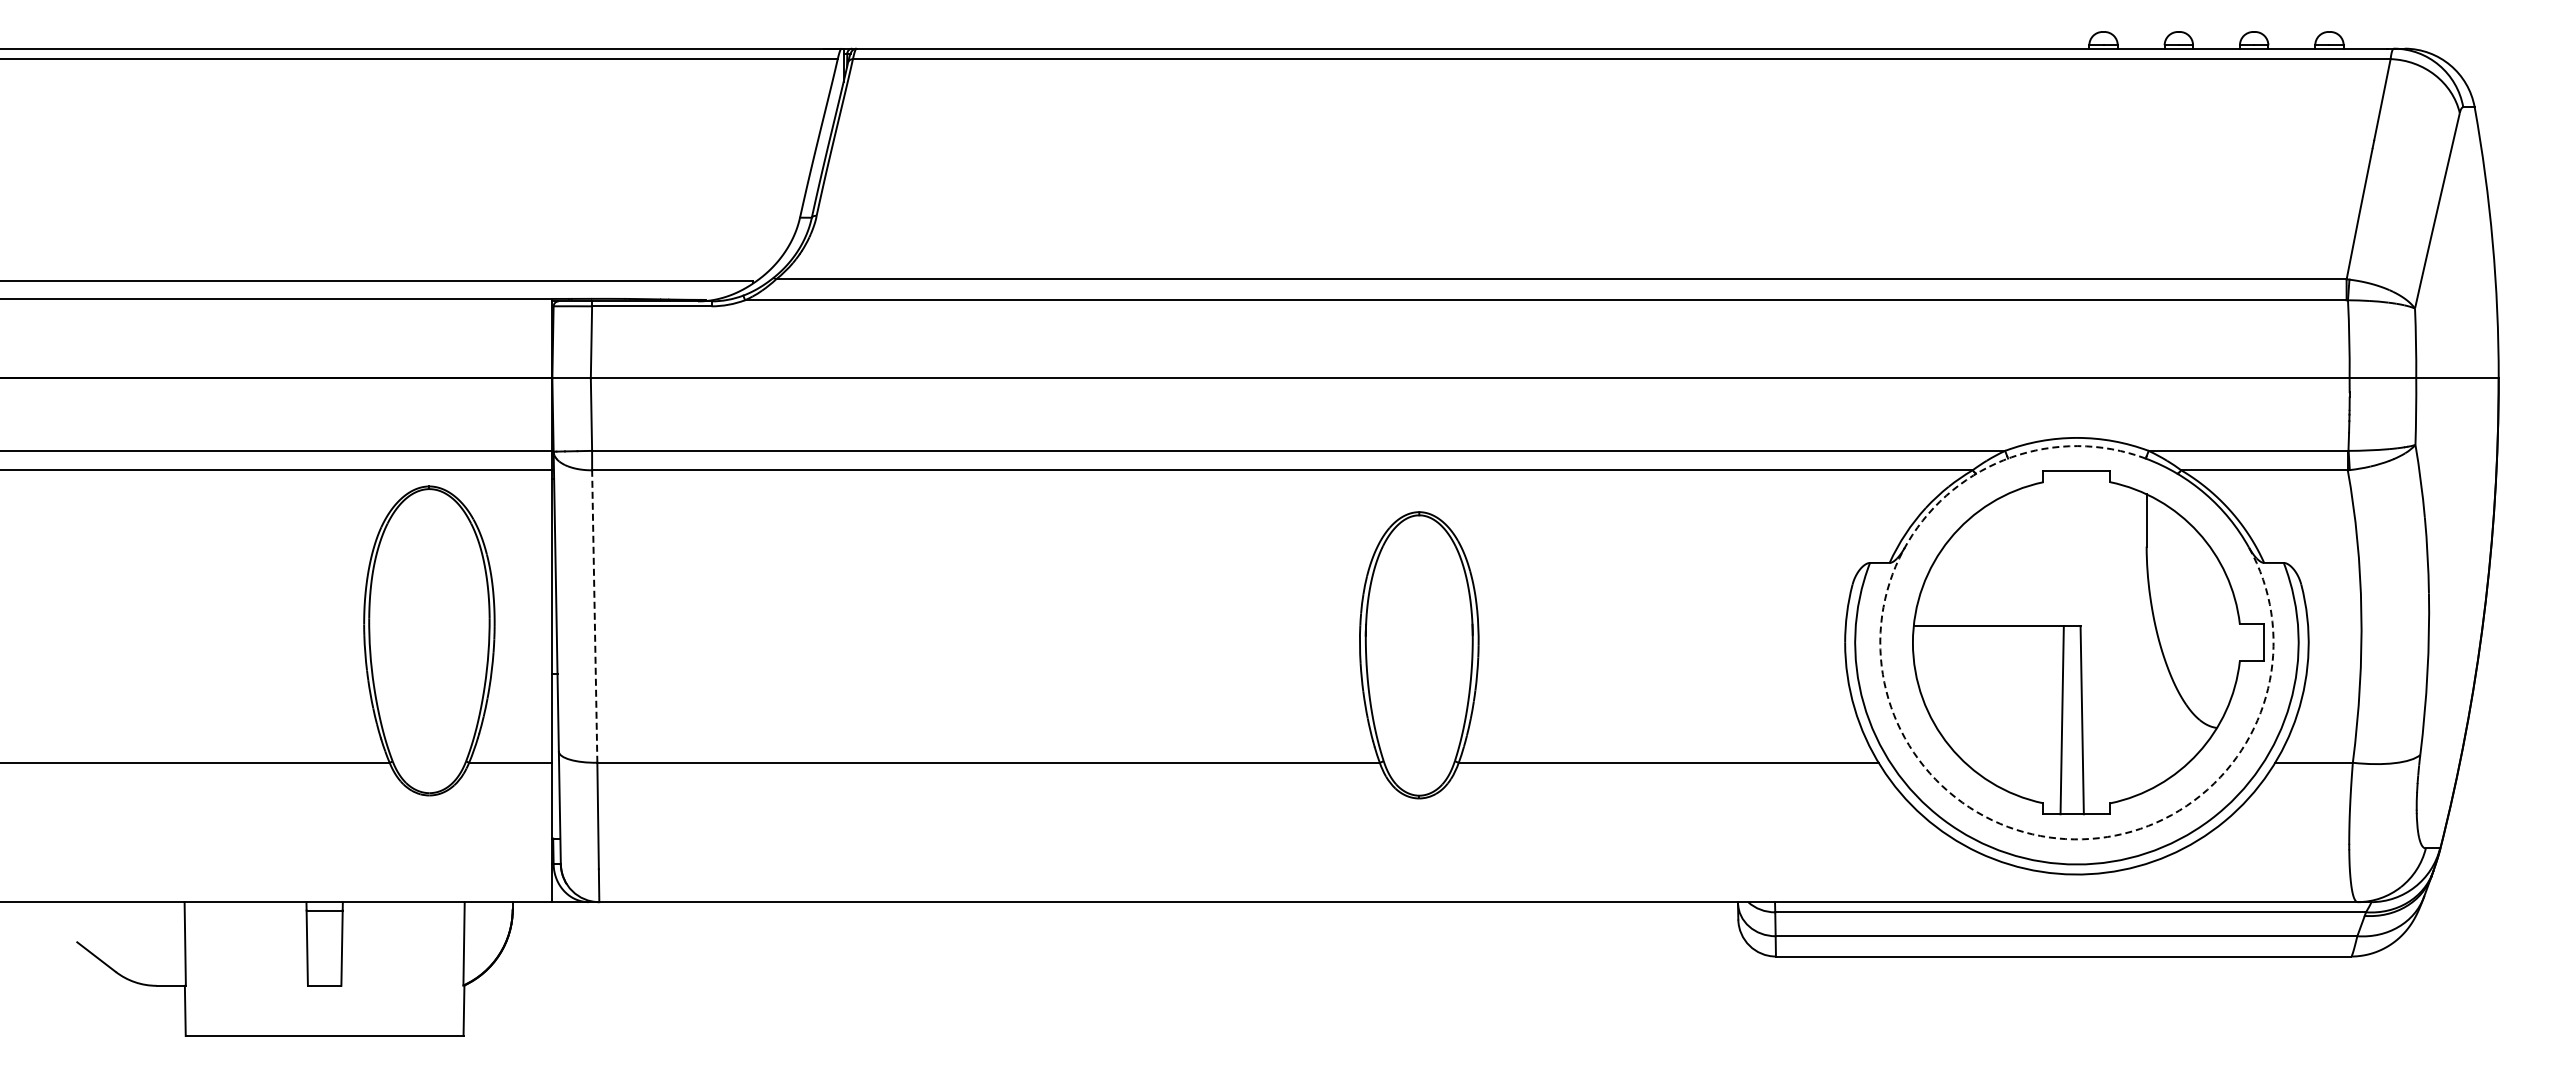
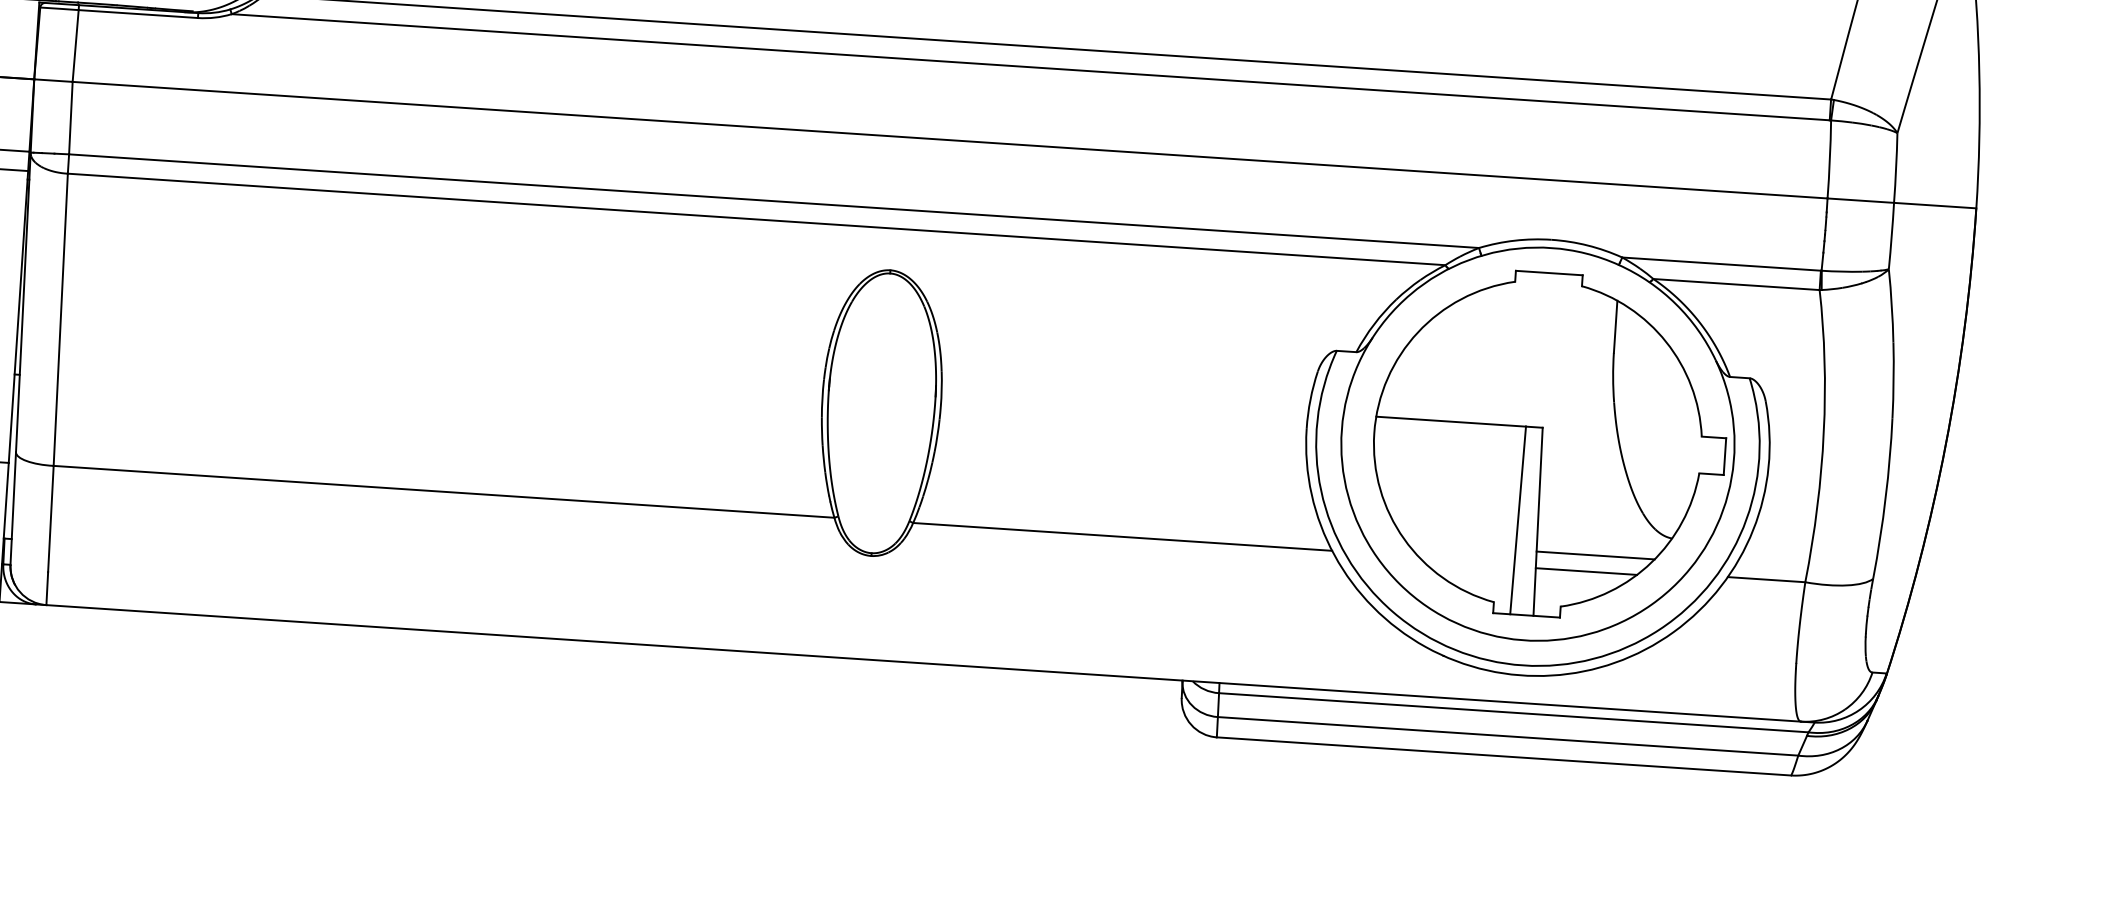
line: (594, 616) -> (60, 319), dashed -> solid
line: (2141, 749) -> (1595, 554), added
line: (2133, 766) -> (1586, 571), added
arc: (1948, 791) -> (1399, 584), dashed -> solid

